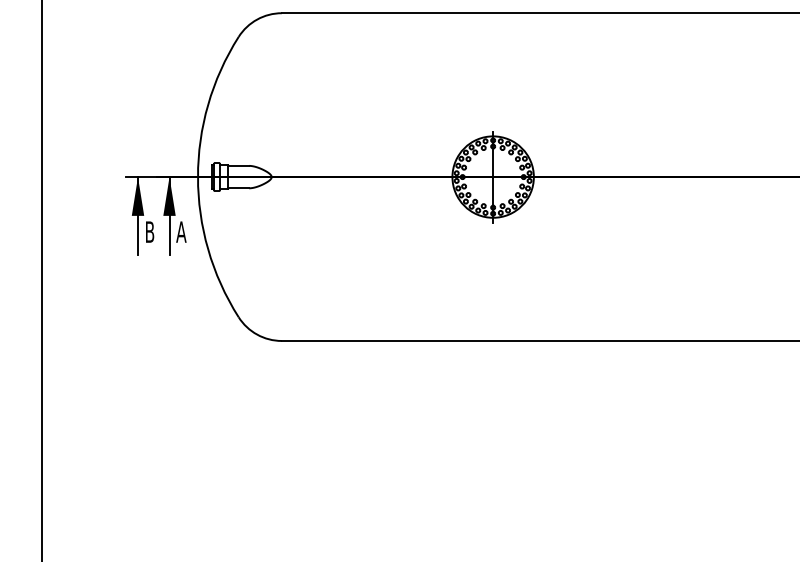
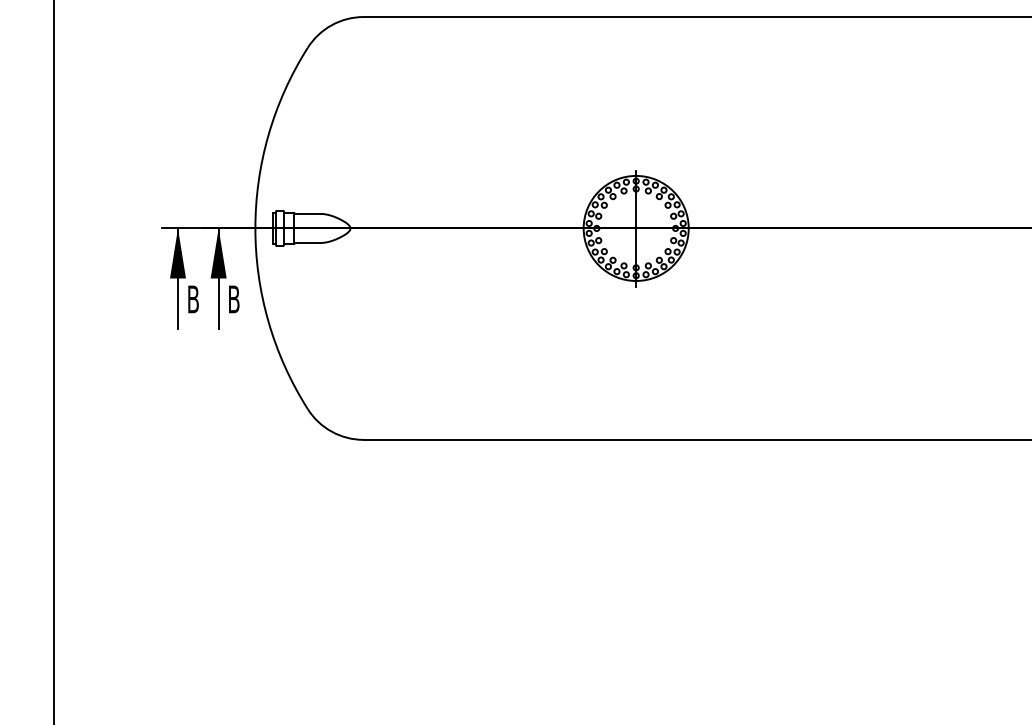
text: (181, 231) -> (234, 298), A -> B

